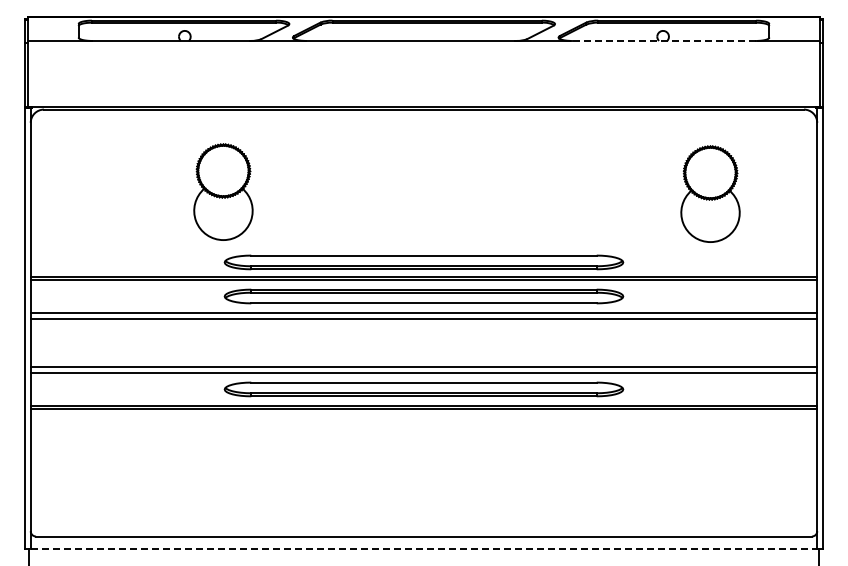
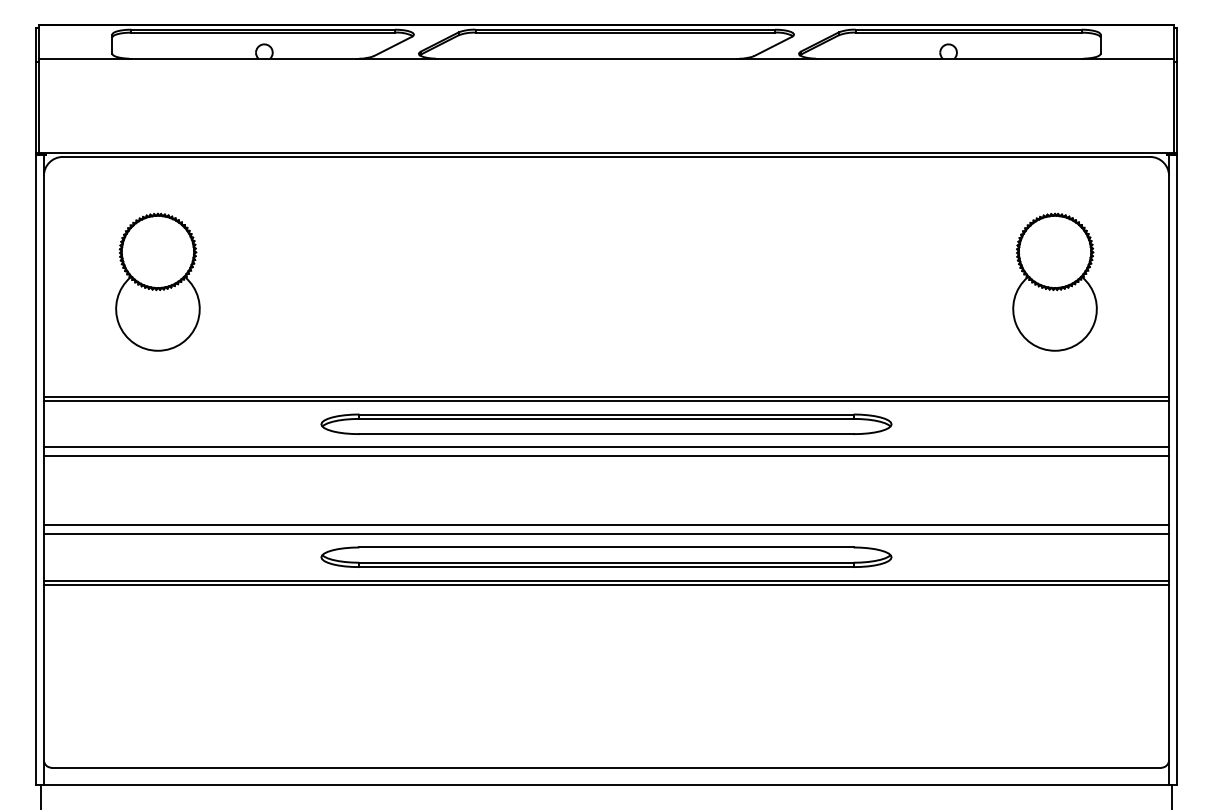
line: (663, 40) -> (949, 58), dashed -> solid
part: (223, 191) -> (158, 281), moved
part: (710, 193) -> (1054, 281), moved
part: (423, 262) -> (605, 375), removed
line: (423, 548) -> (605, 784), dashed -> solid

